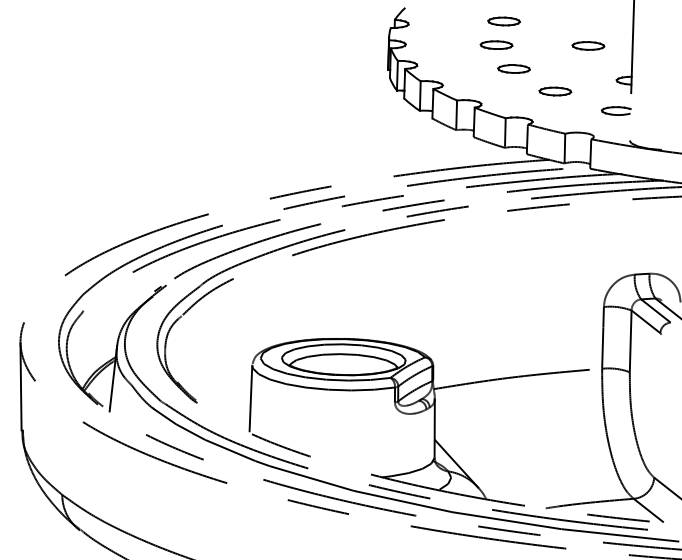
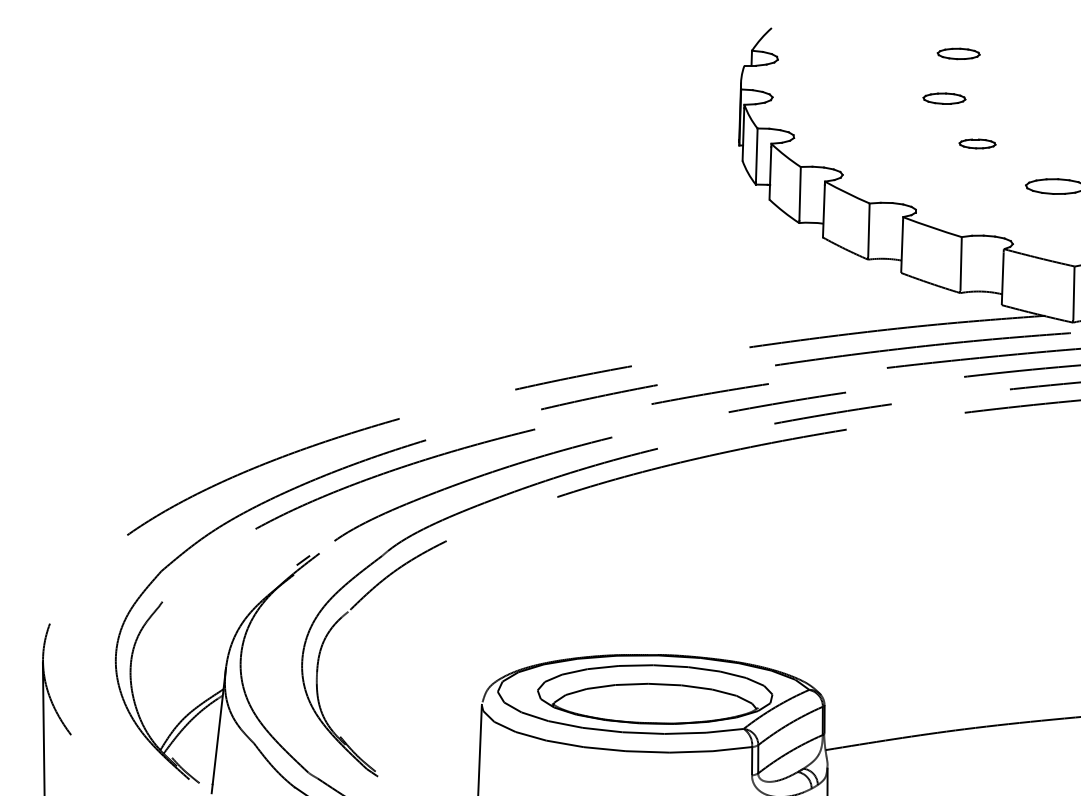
part: (503, 21) -> (957, 53), size x0.7
part: (496, 44) -> (944, 97), size x0.7
part: (513, 68) -> (976, 142), size x0.6

